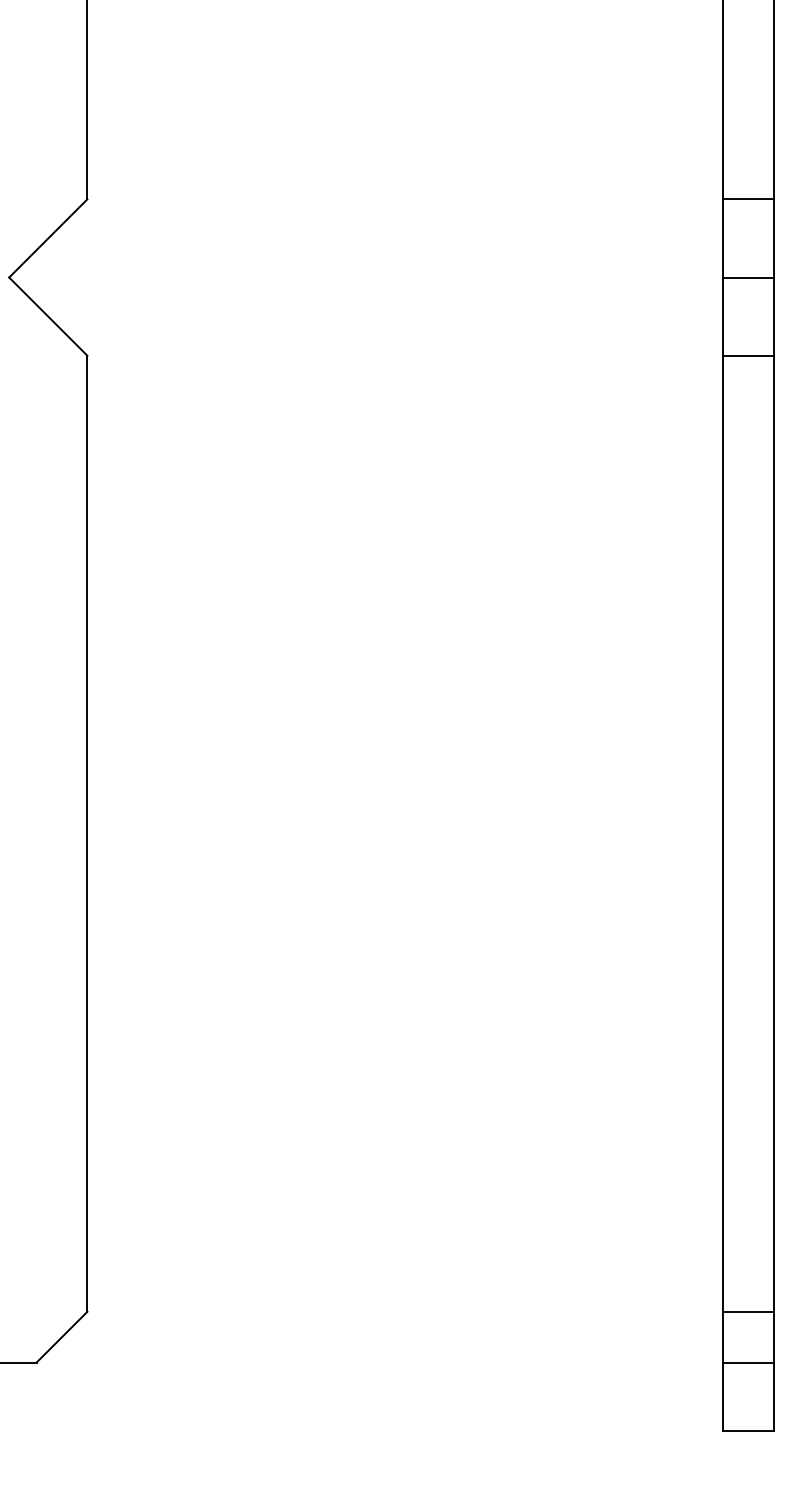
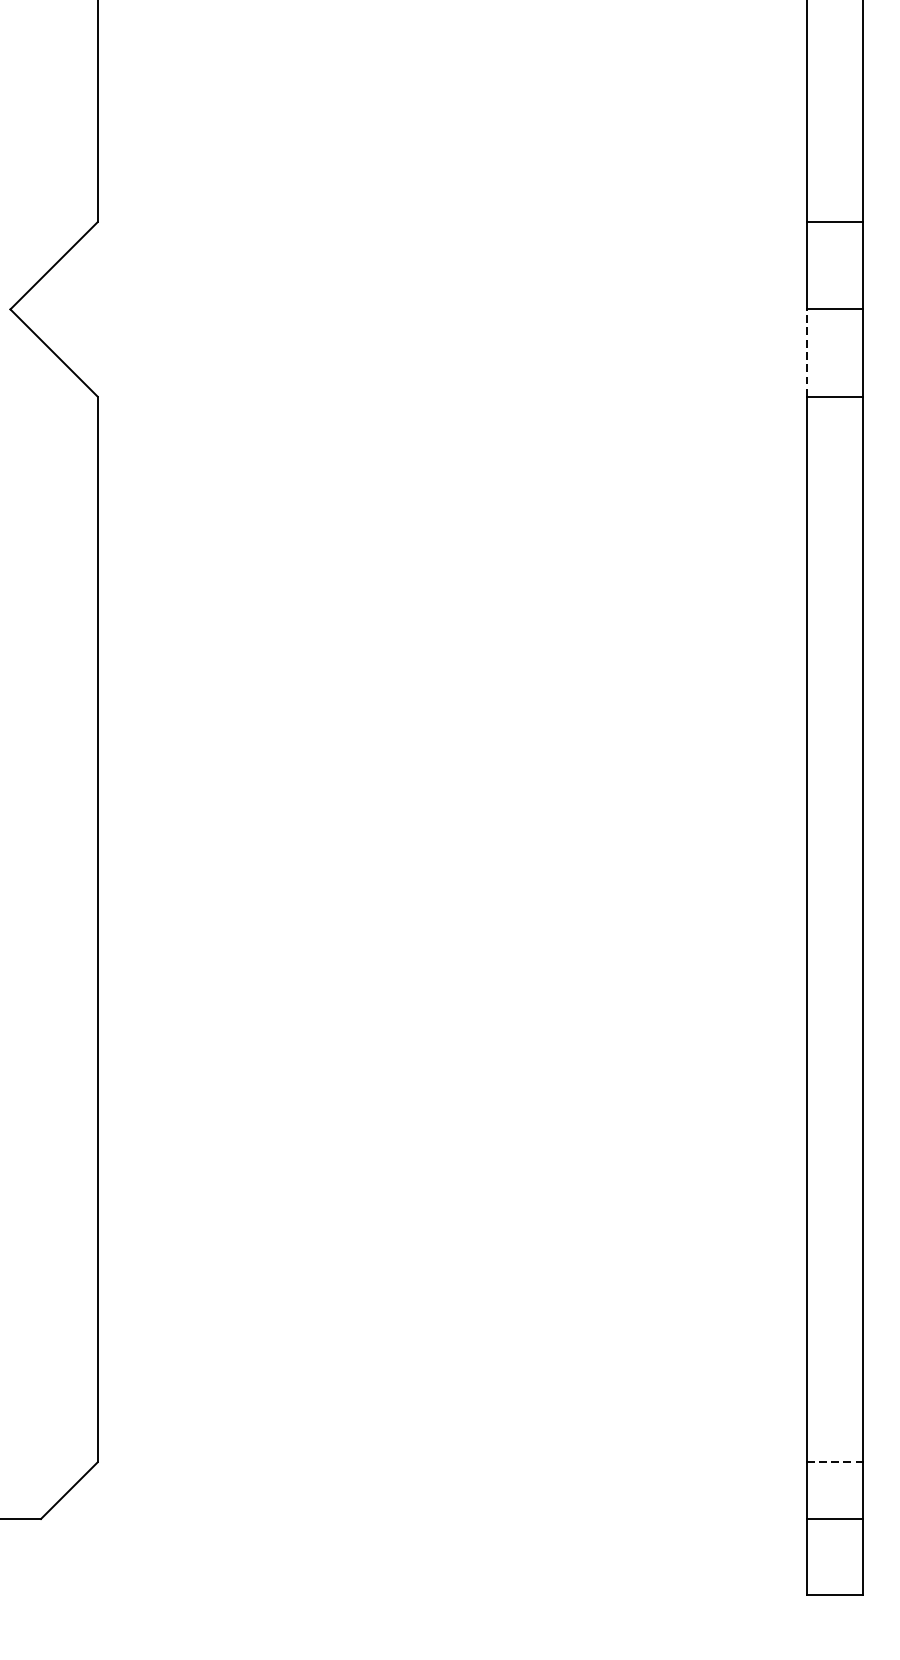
line: (723, 316) -> (806, 352), solid -> dashed
line: (749, 1311) -> (835, 1462), solid -> dashed

